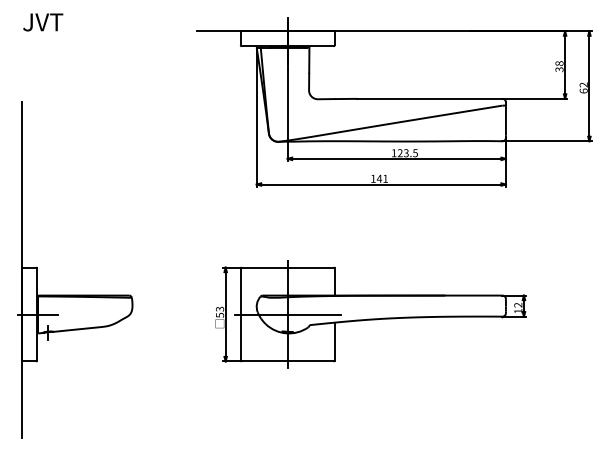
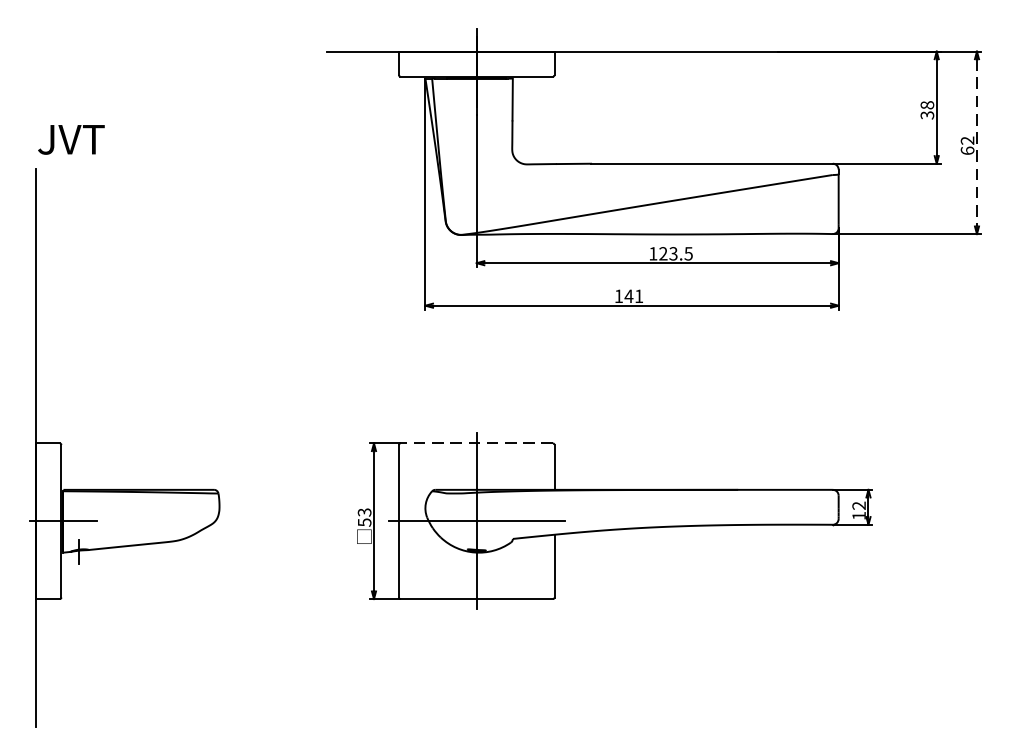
text: (43, 22) -> (71, 139), moved
line: (589, 86) -> (977, 143), solid -> dashed
line: (287, 267) -> (476, 443), solid -> dashed

